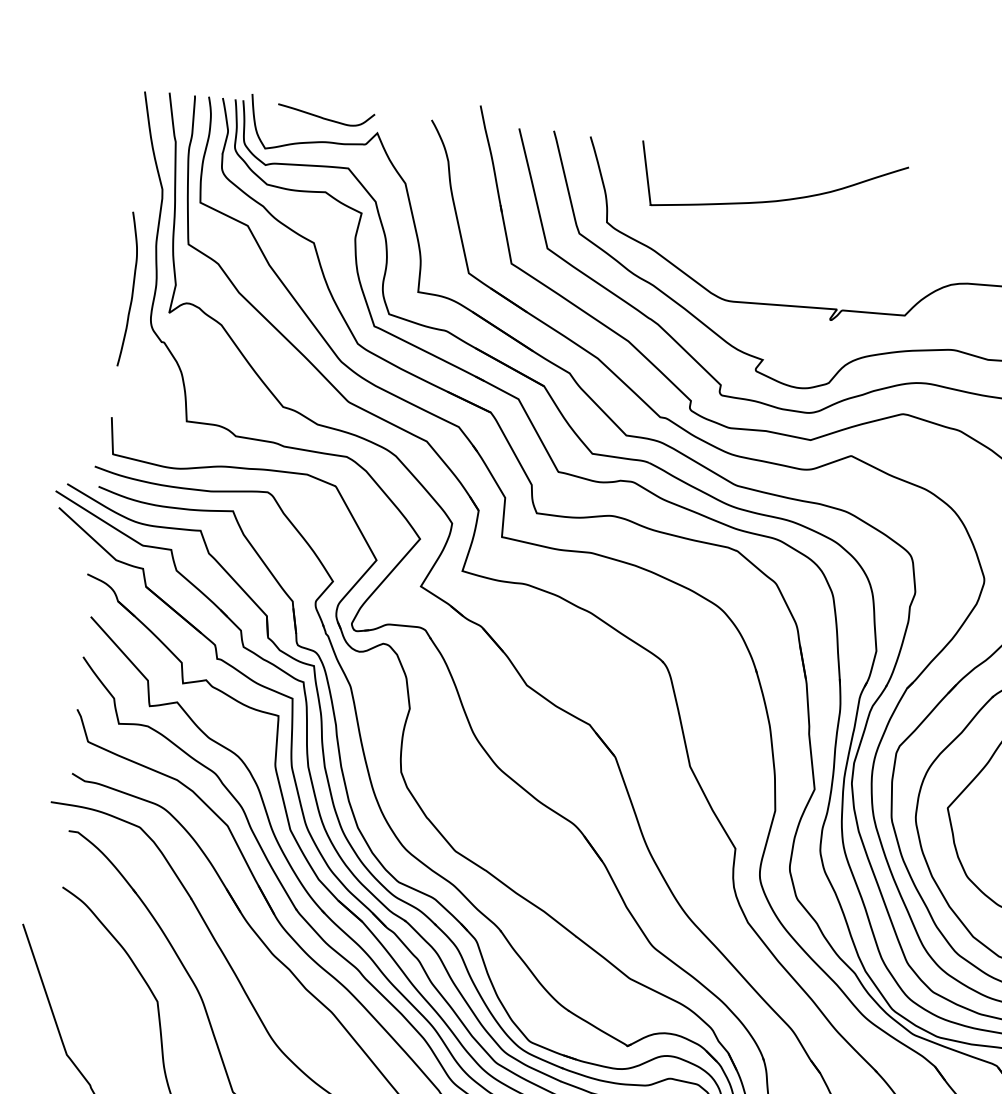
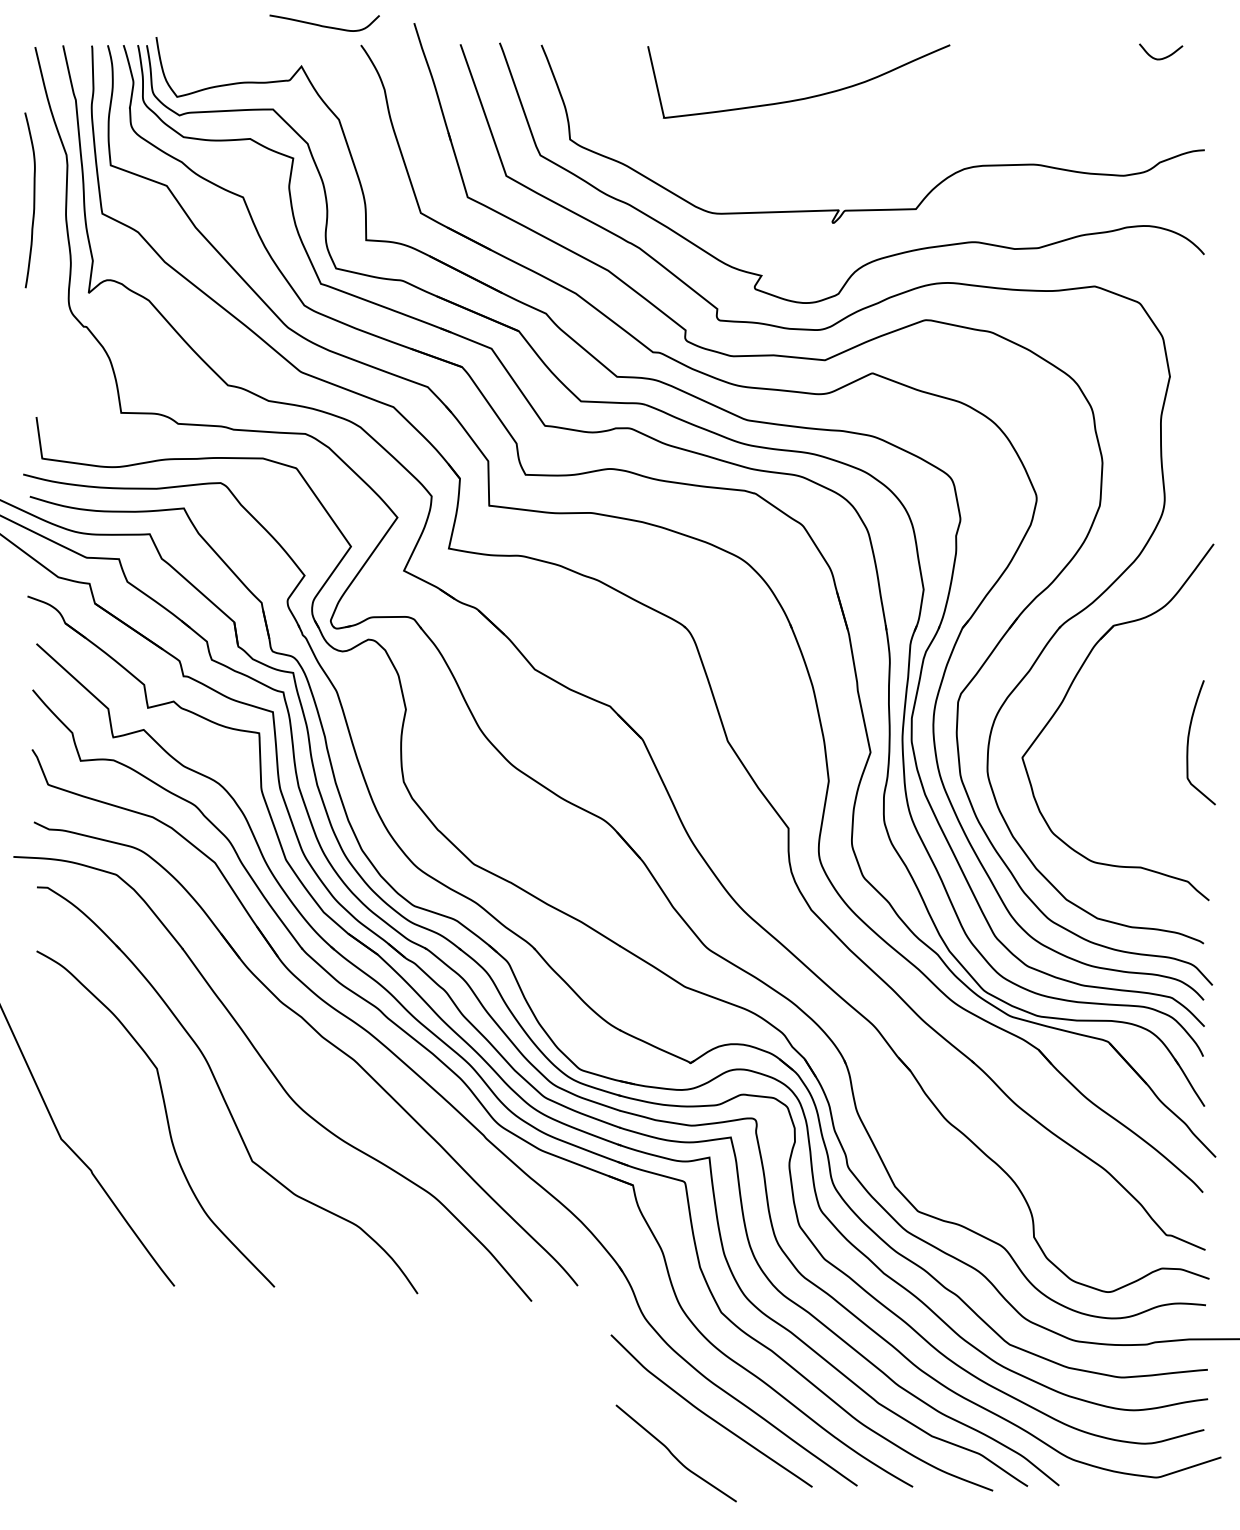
curve: (325, 118) -> (324, 25), moved
curve: (771, 200) -> (799, 98), moved
curve: (132, 289) -> (33, 200), moved

